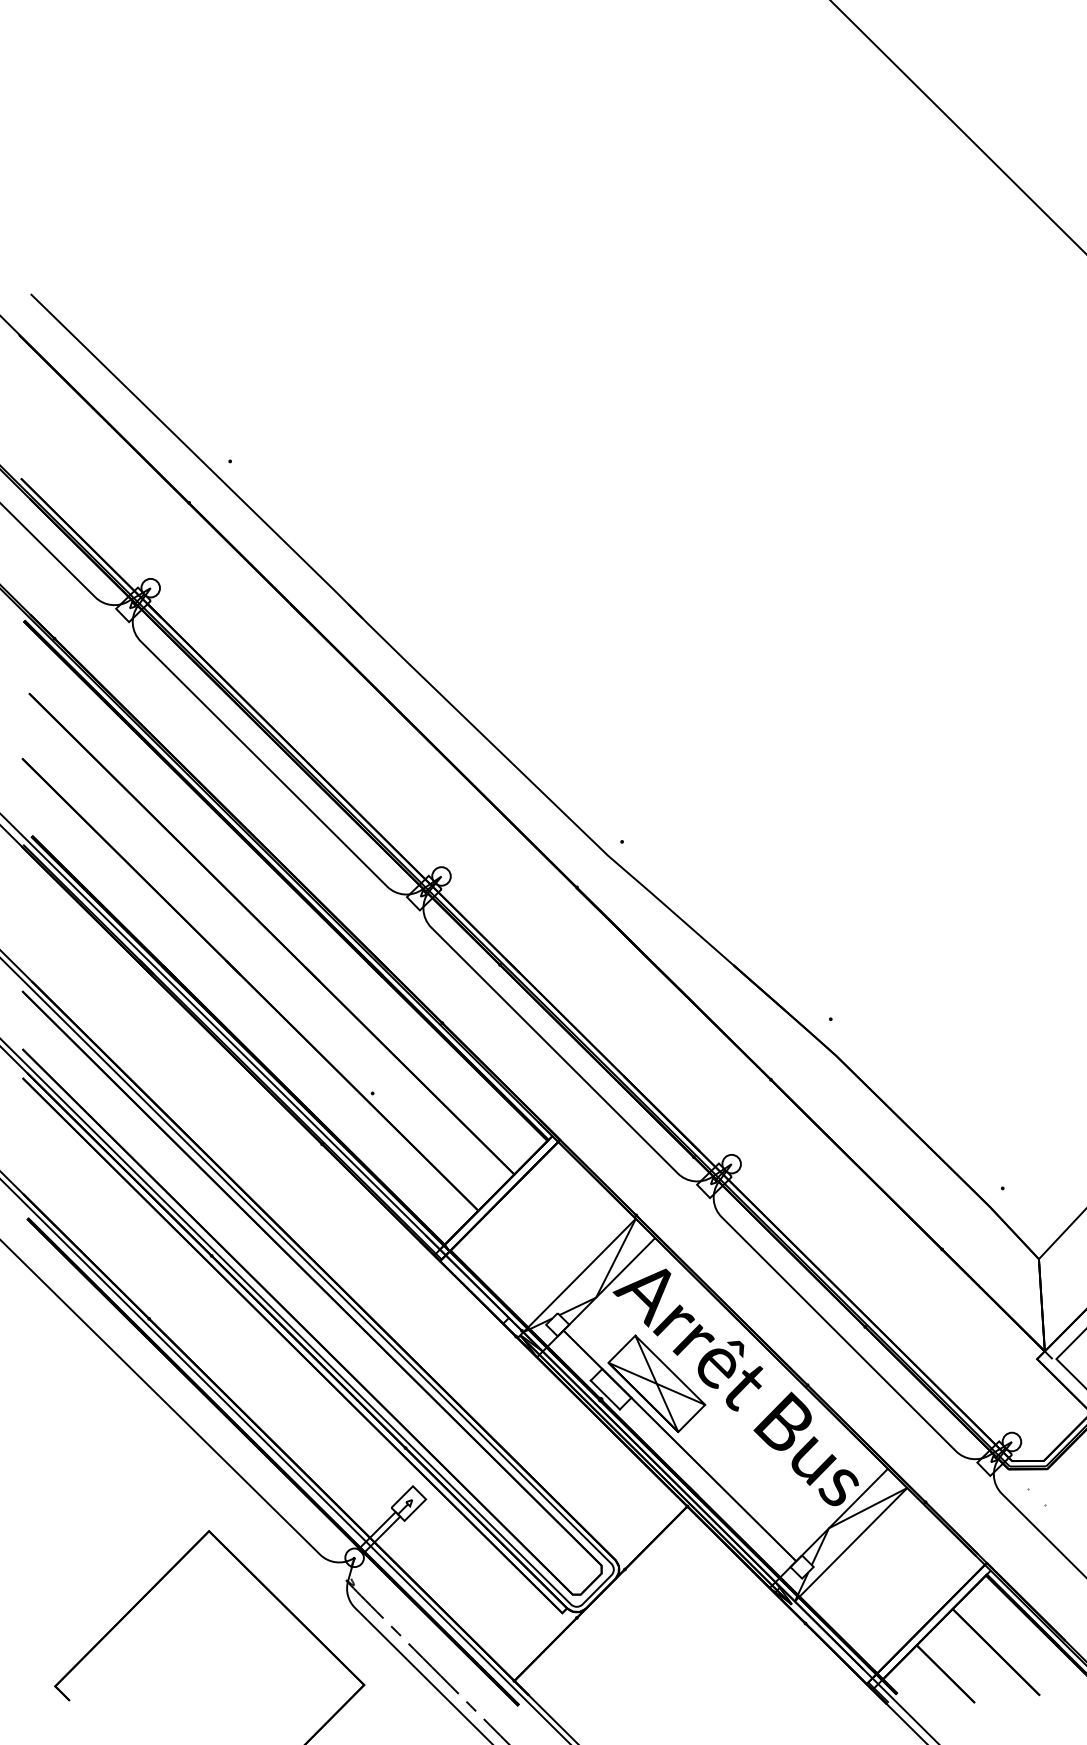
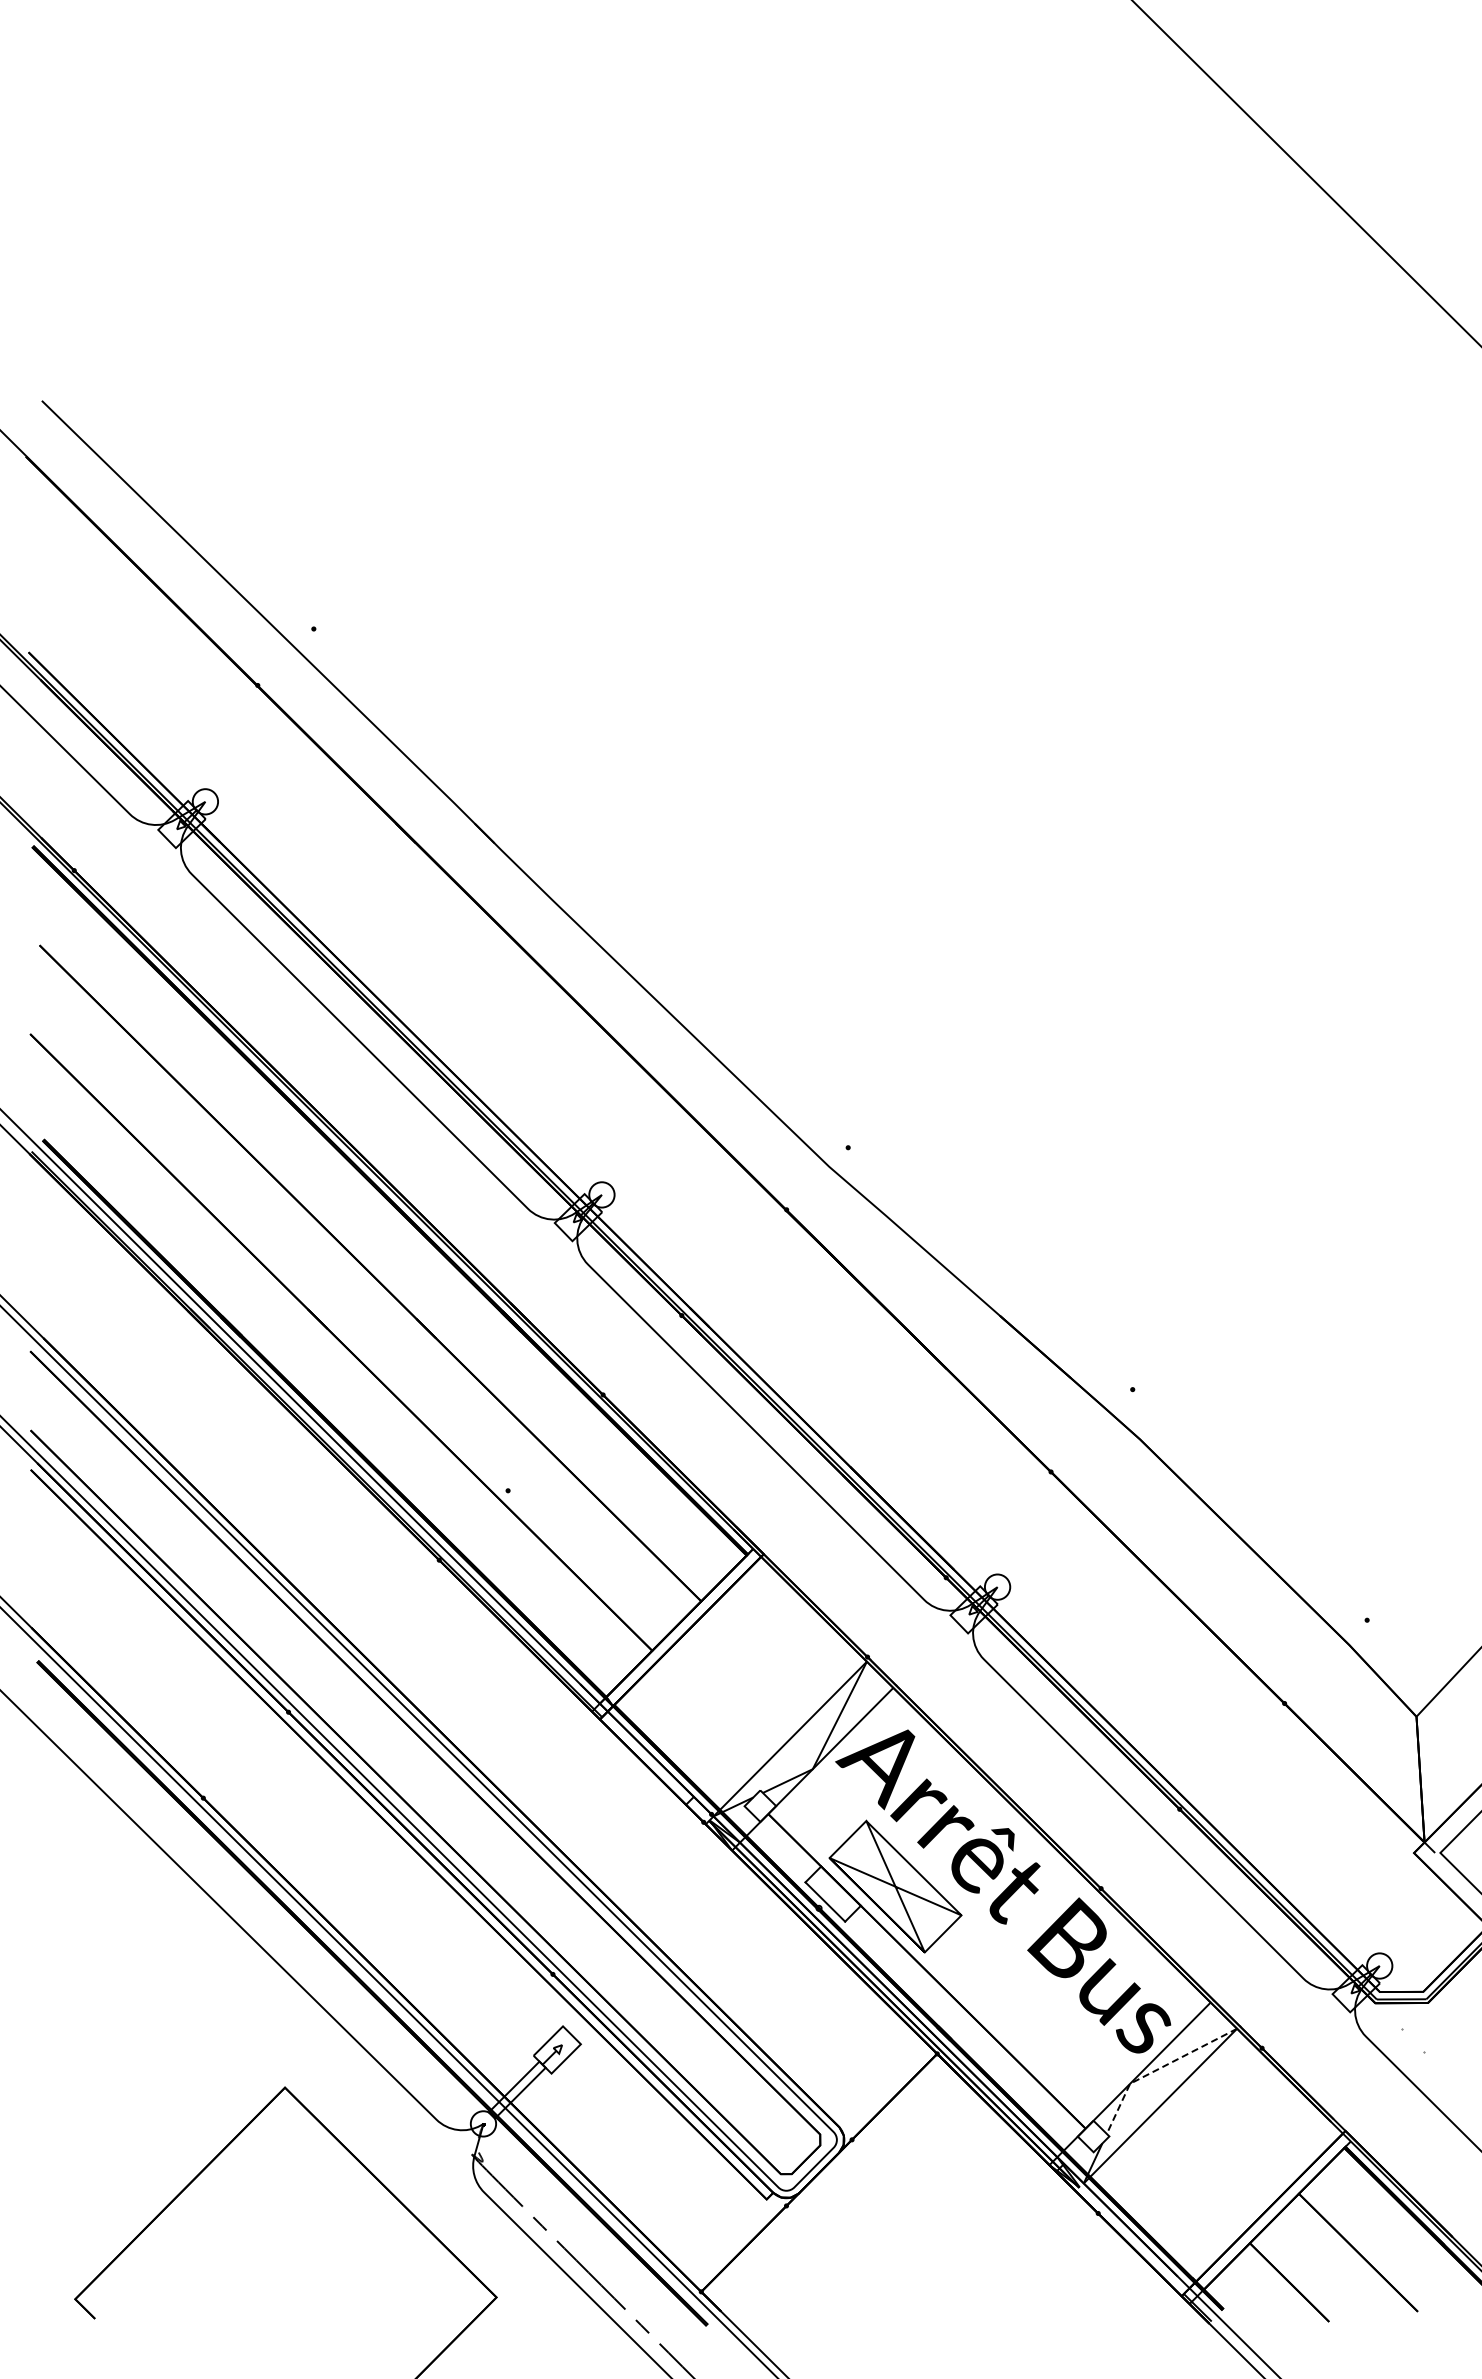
line: (849, 1517) -> (1158, 2069), solid -> dashed

